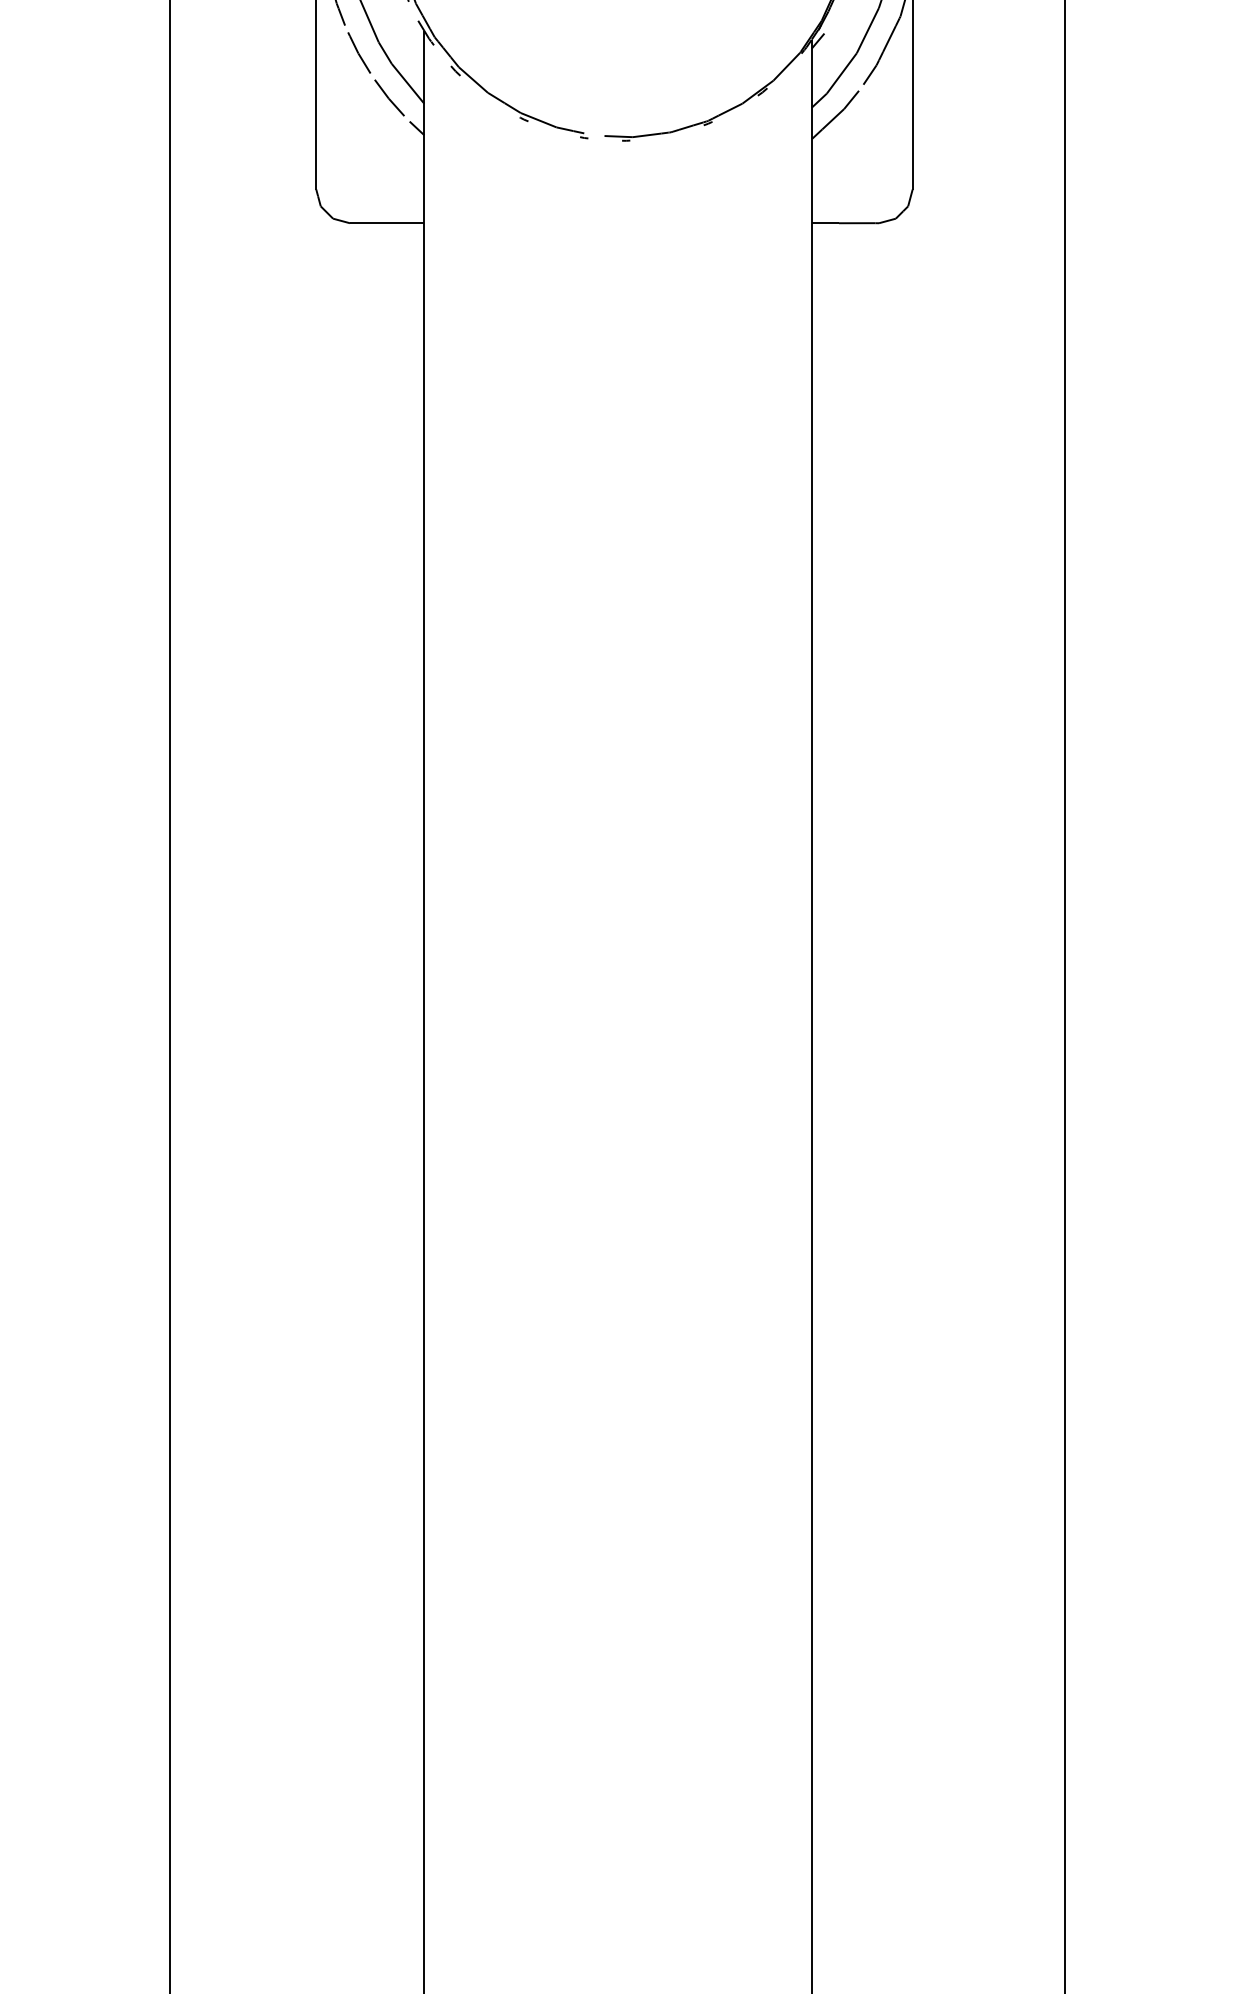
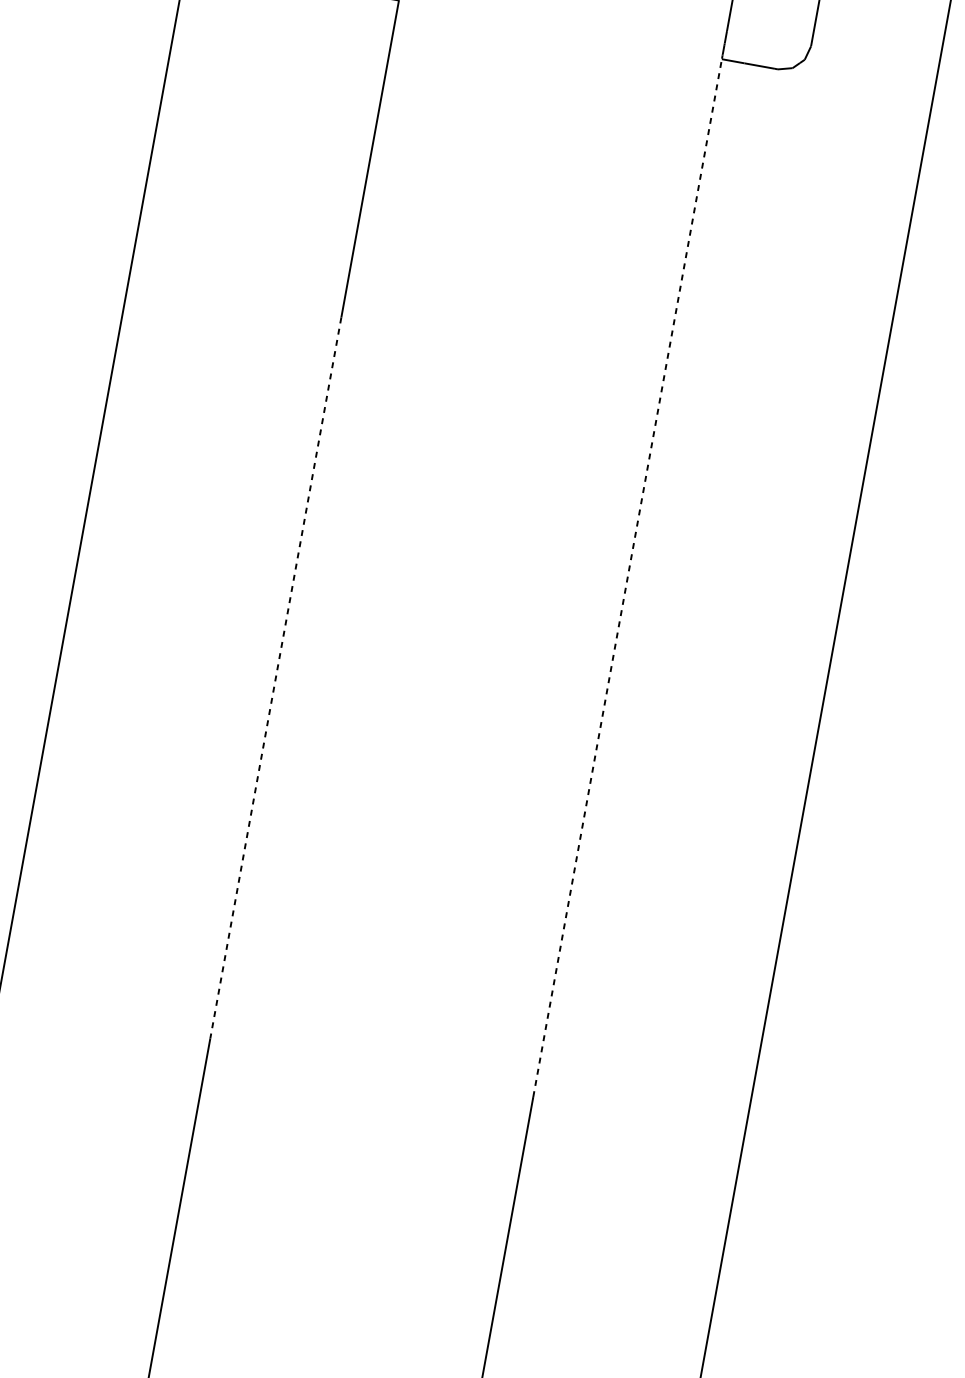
line: (811, 845) -> (627, 577), solid -> dashed
line: (424, 1036) -> (275, 678), solid -> dashed

